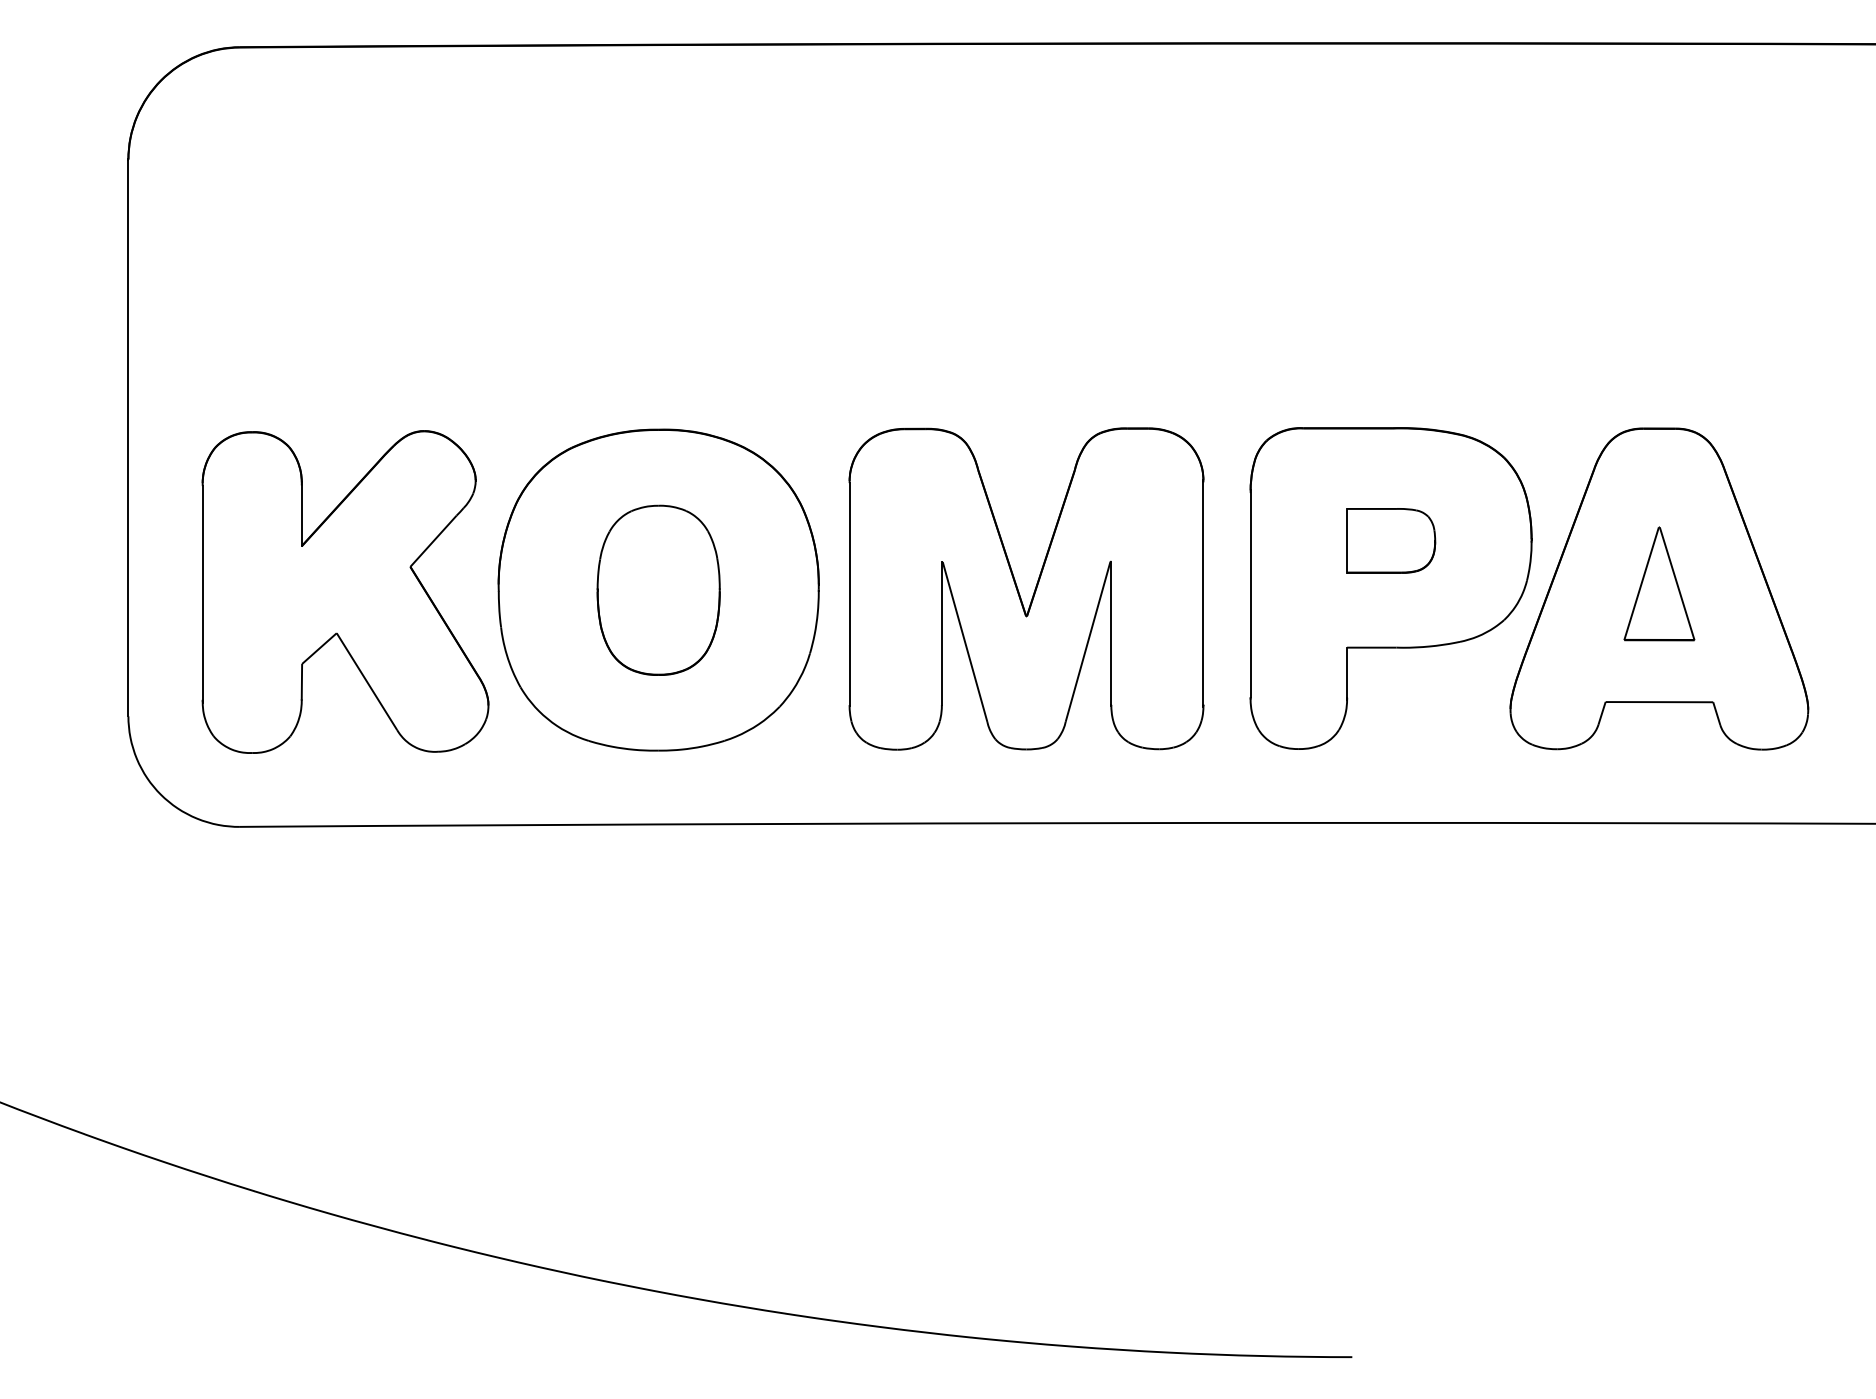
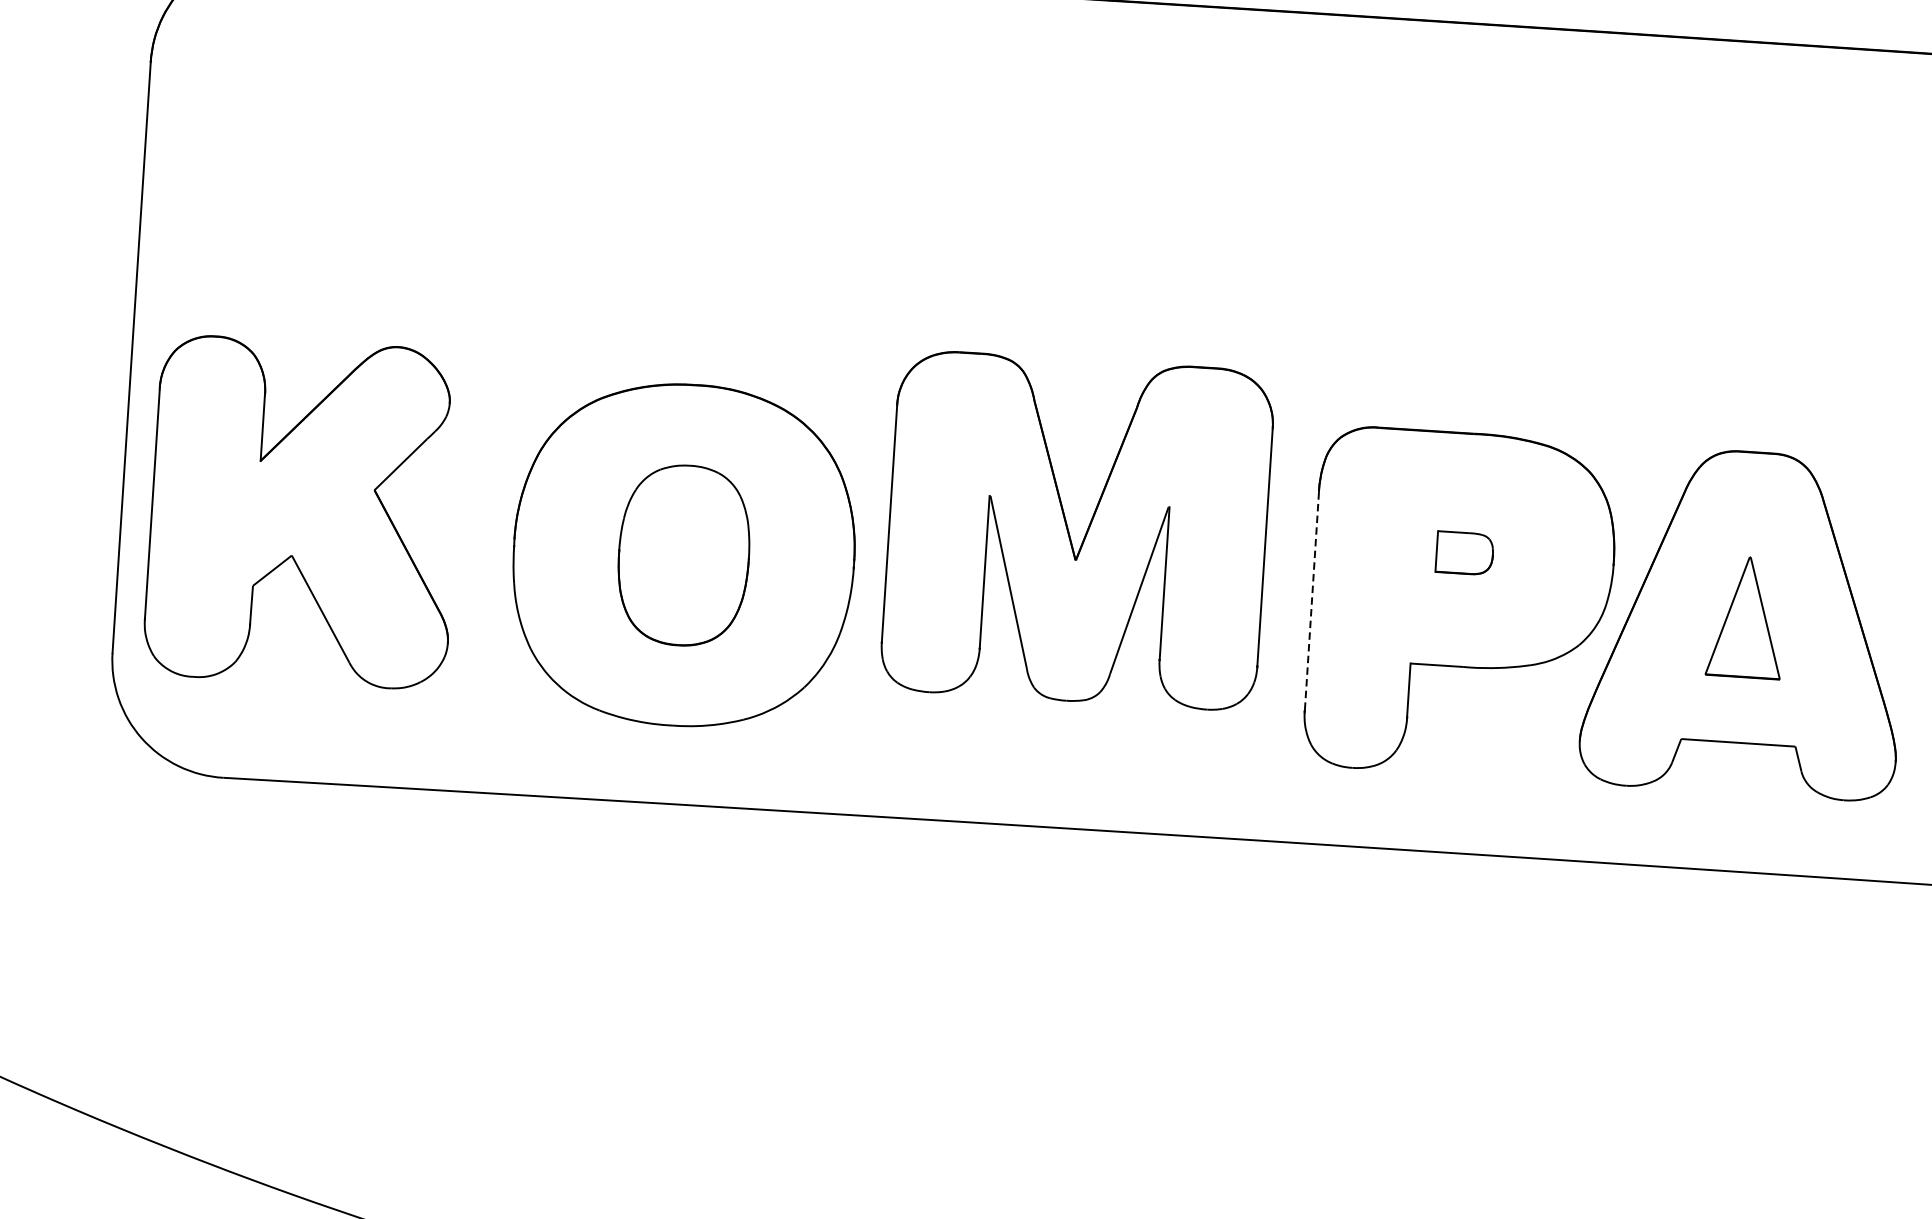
part: (1391, 540) -> (1465, 552), size x0.6
part: (345, 591) -> (303, 511), moved
part: (1019, 591) -> (1069, 532), moved
line: (1250, 594) -> (1311, 600), solid -> dashed

